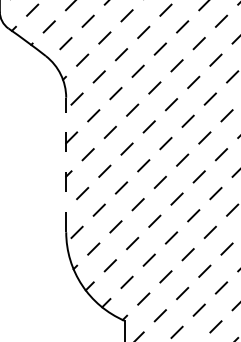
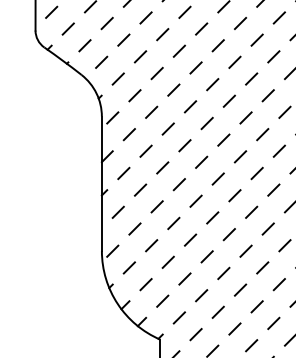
line: (65, 164) -> (101, 183), dashed -> solid

